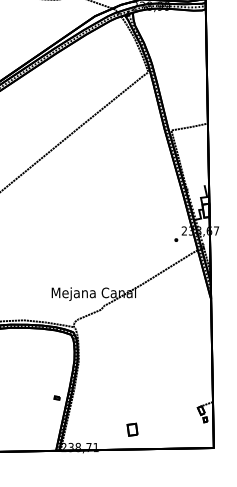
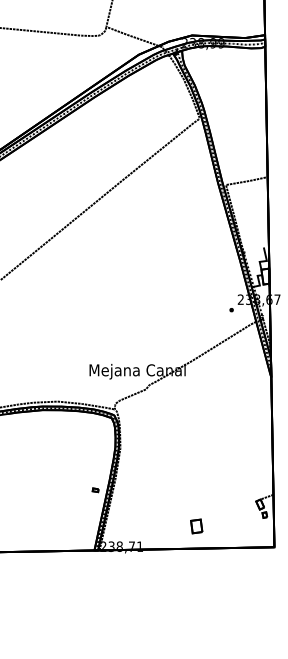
part: (132, 429) -> (196, 526), moved

